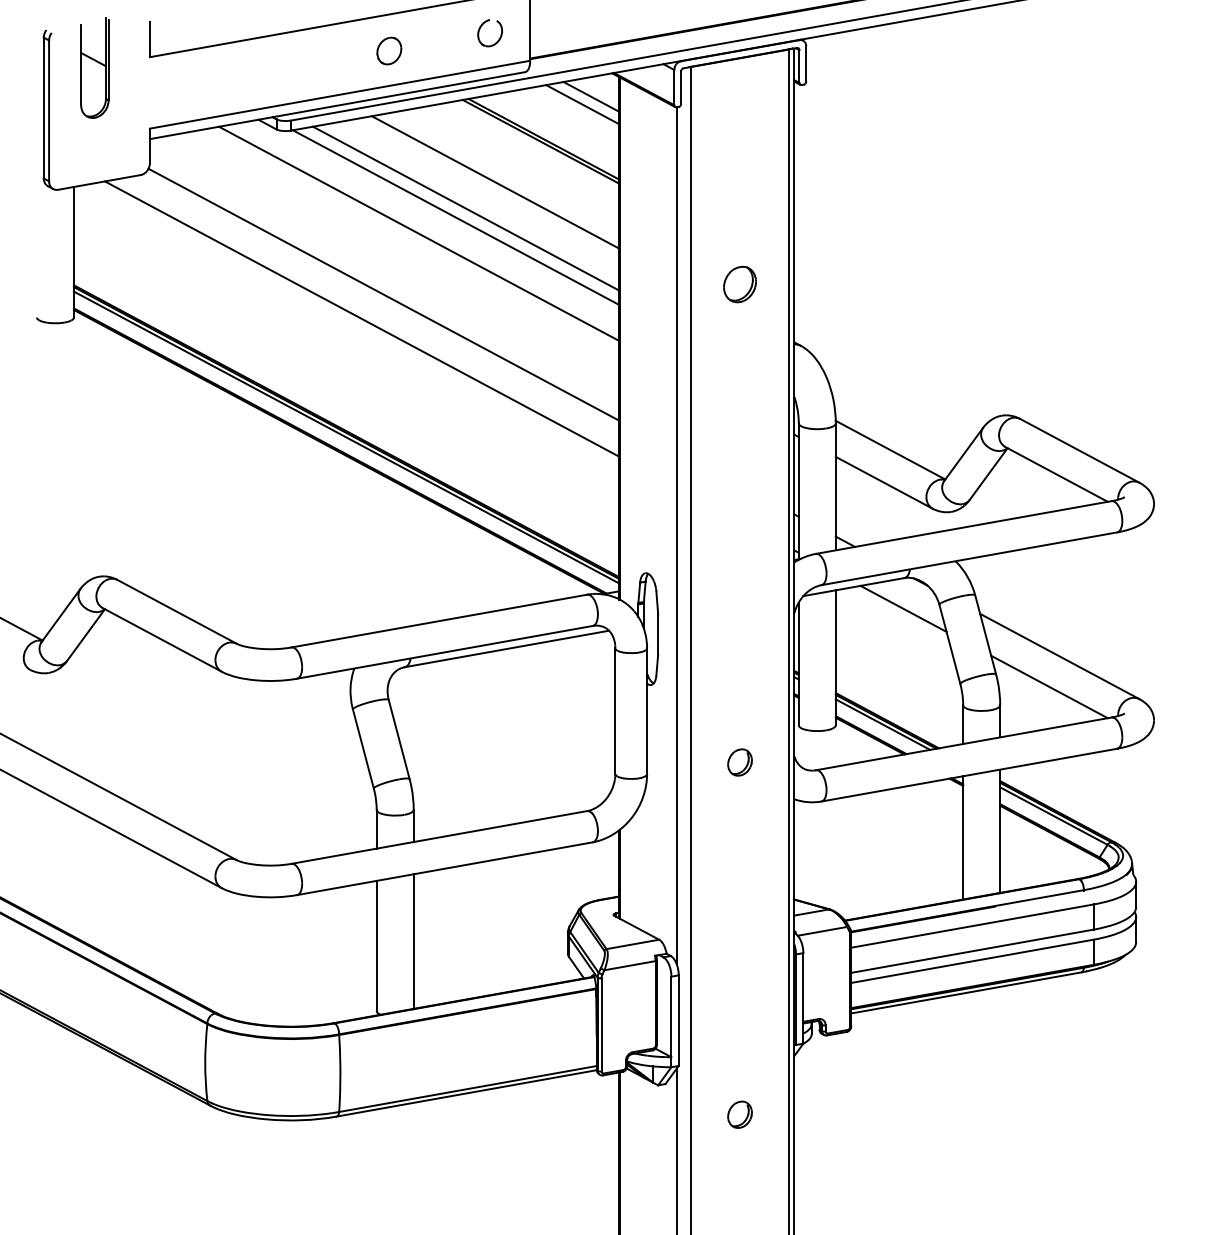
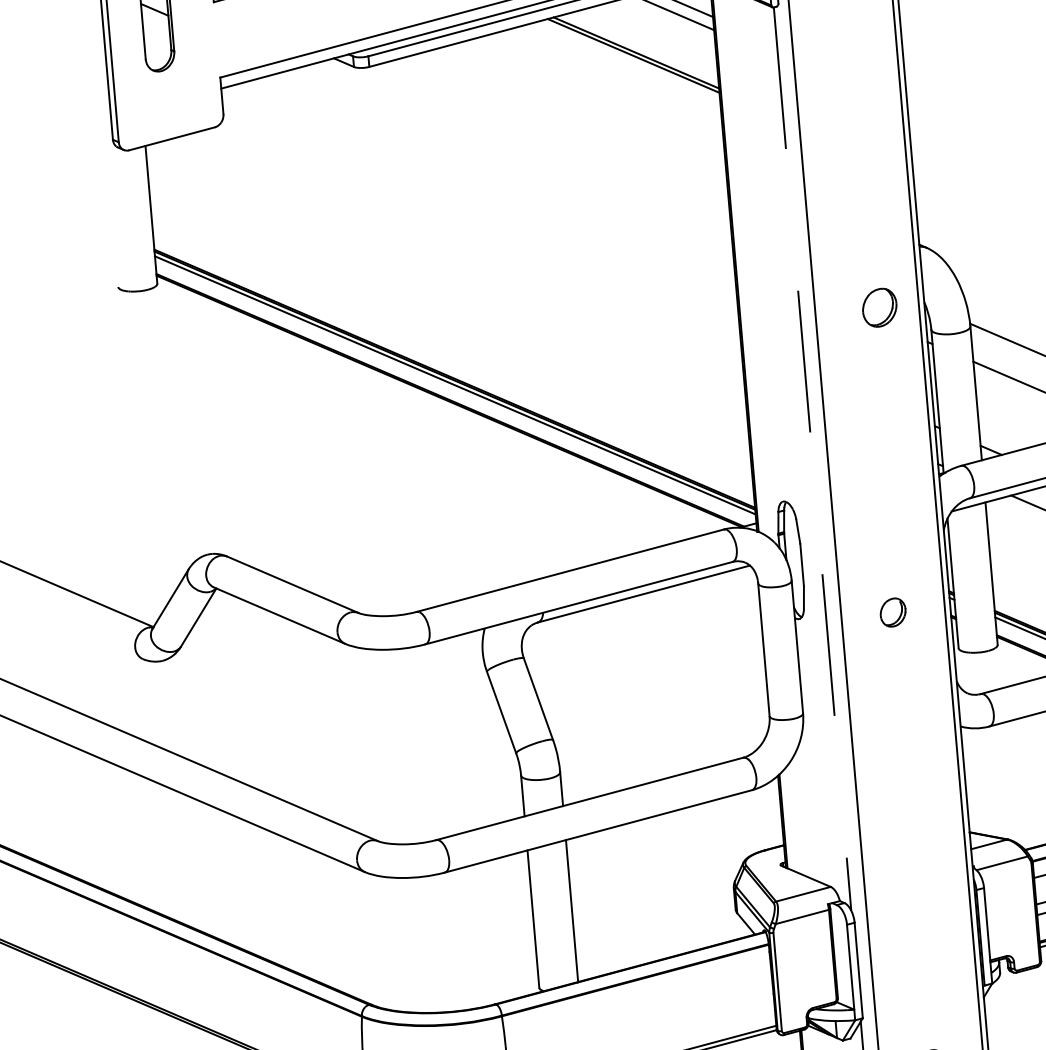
line: (494, 182) -> (588, 103), removed
line: (465, 208) -> (560, 133), removed
line: (455, 217) -> (550, 143), removed
line: (418, 233) -> (513, 163), removed
part: (739, 284) -> (879, 307), moved
line: (383, 294) -> (481, 231), removed
line: (361, 318) -> (460, 258), removed
line: (676, 535) -> (812, 459), solid -> dashed
part: (739, 762) -> (892, 612), moved

